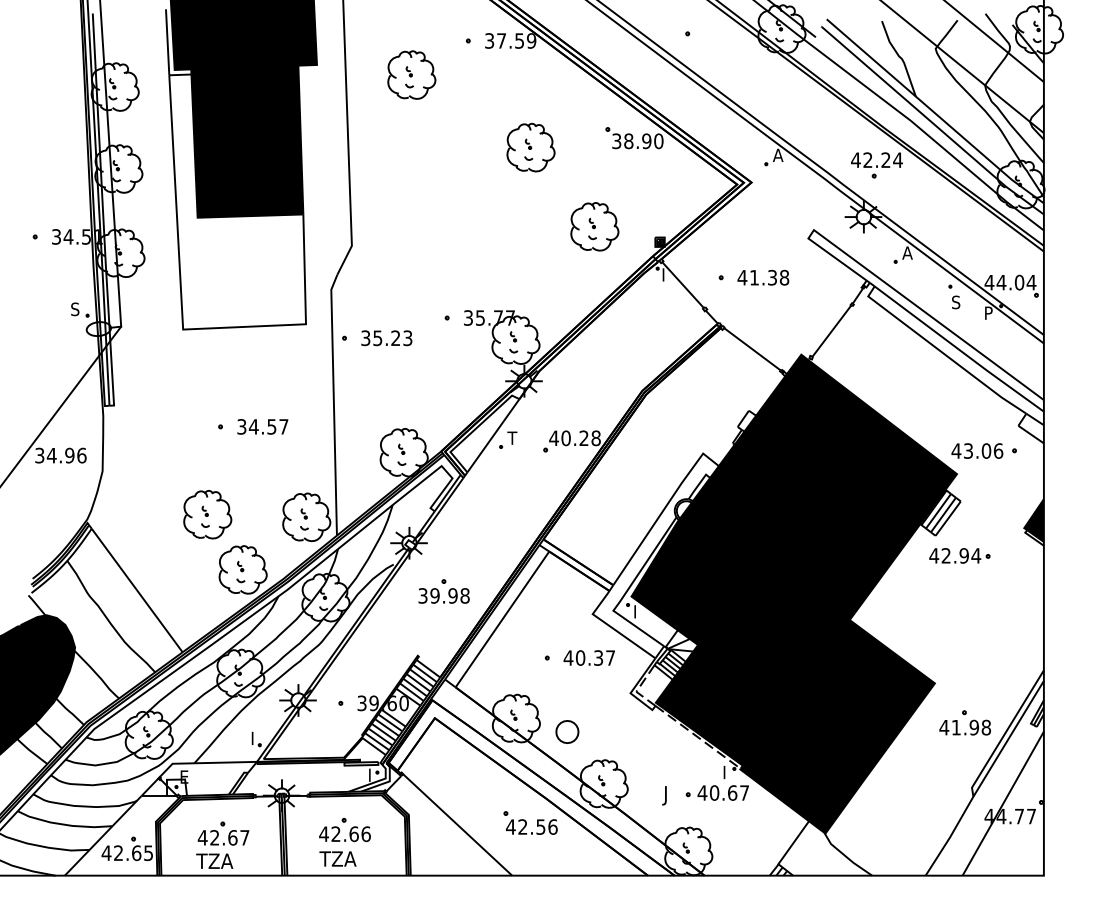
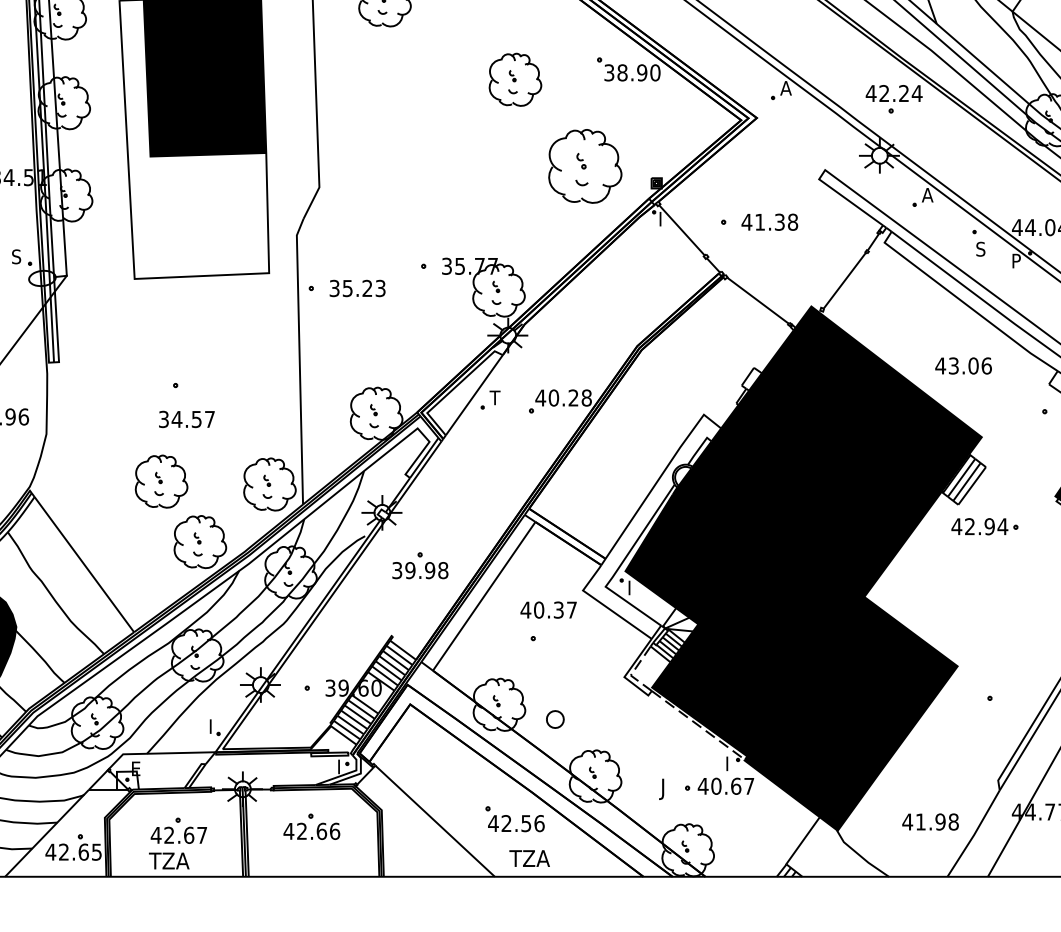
part: (594, 226) -> (584, 166), size x1.4
text: (262, 426) -> (186, 419), moved
text: (977, 450) -> (963, 365), moved
text: (588, 657) -> (547, 609), moved
text: (964, 727) -> (929, 821), moved
part: (567, 731) -> (555, 718), size x0.7
text: (337, 858) -> (529, 858), moved

